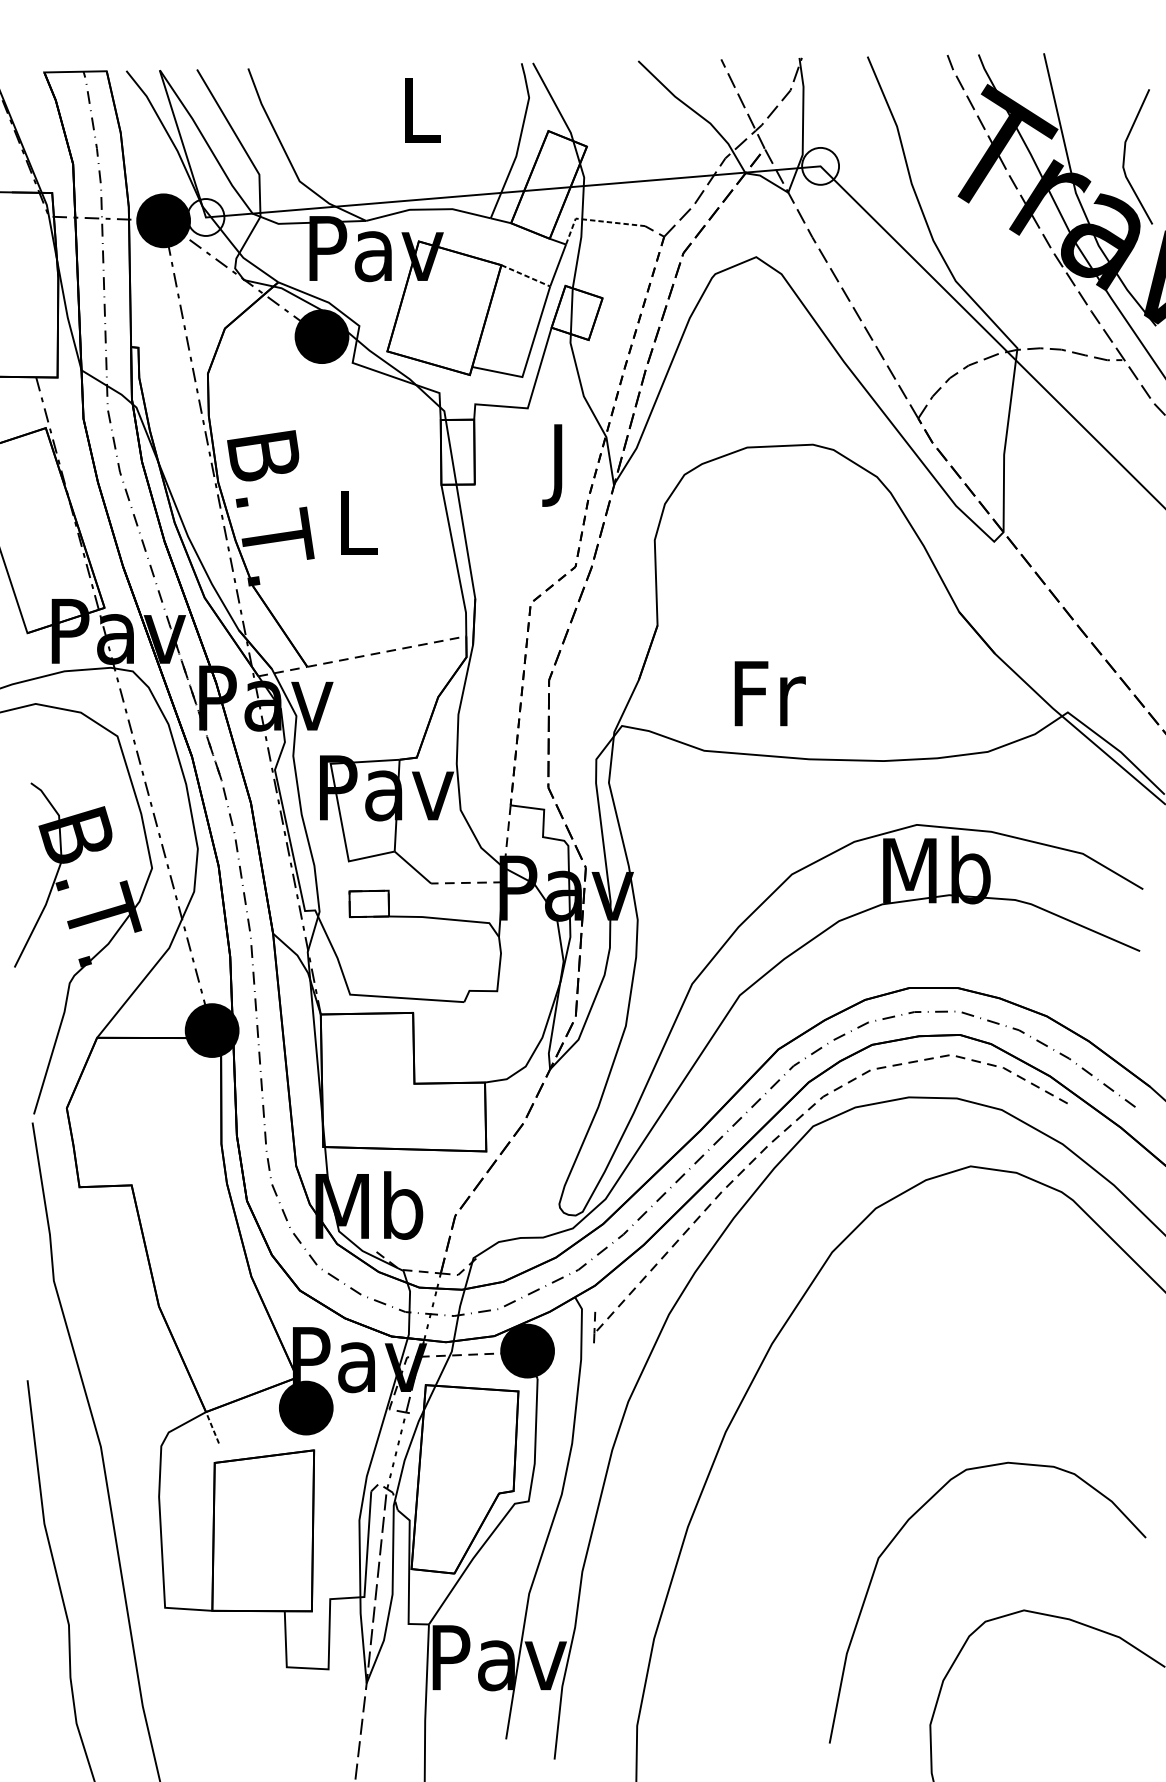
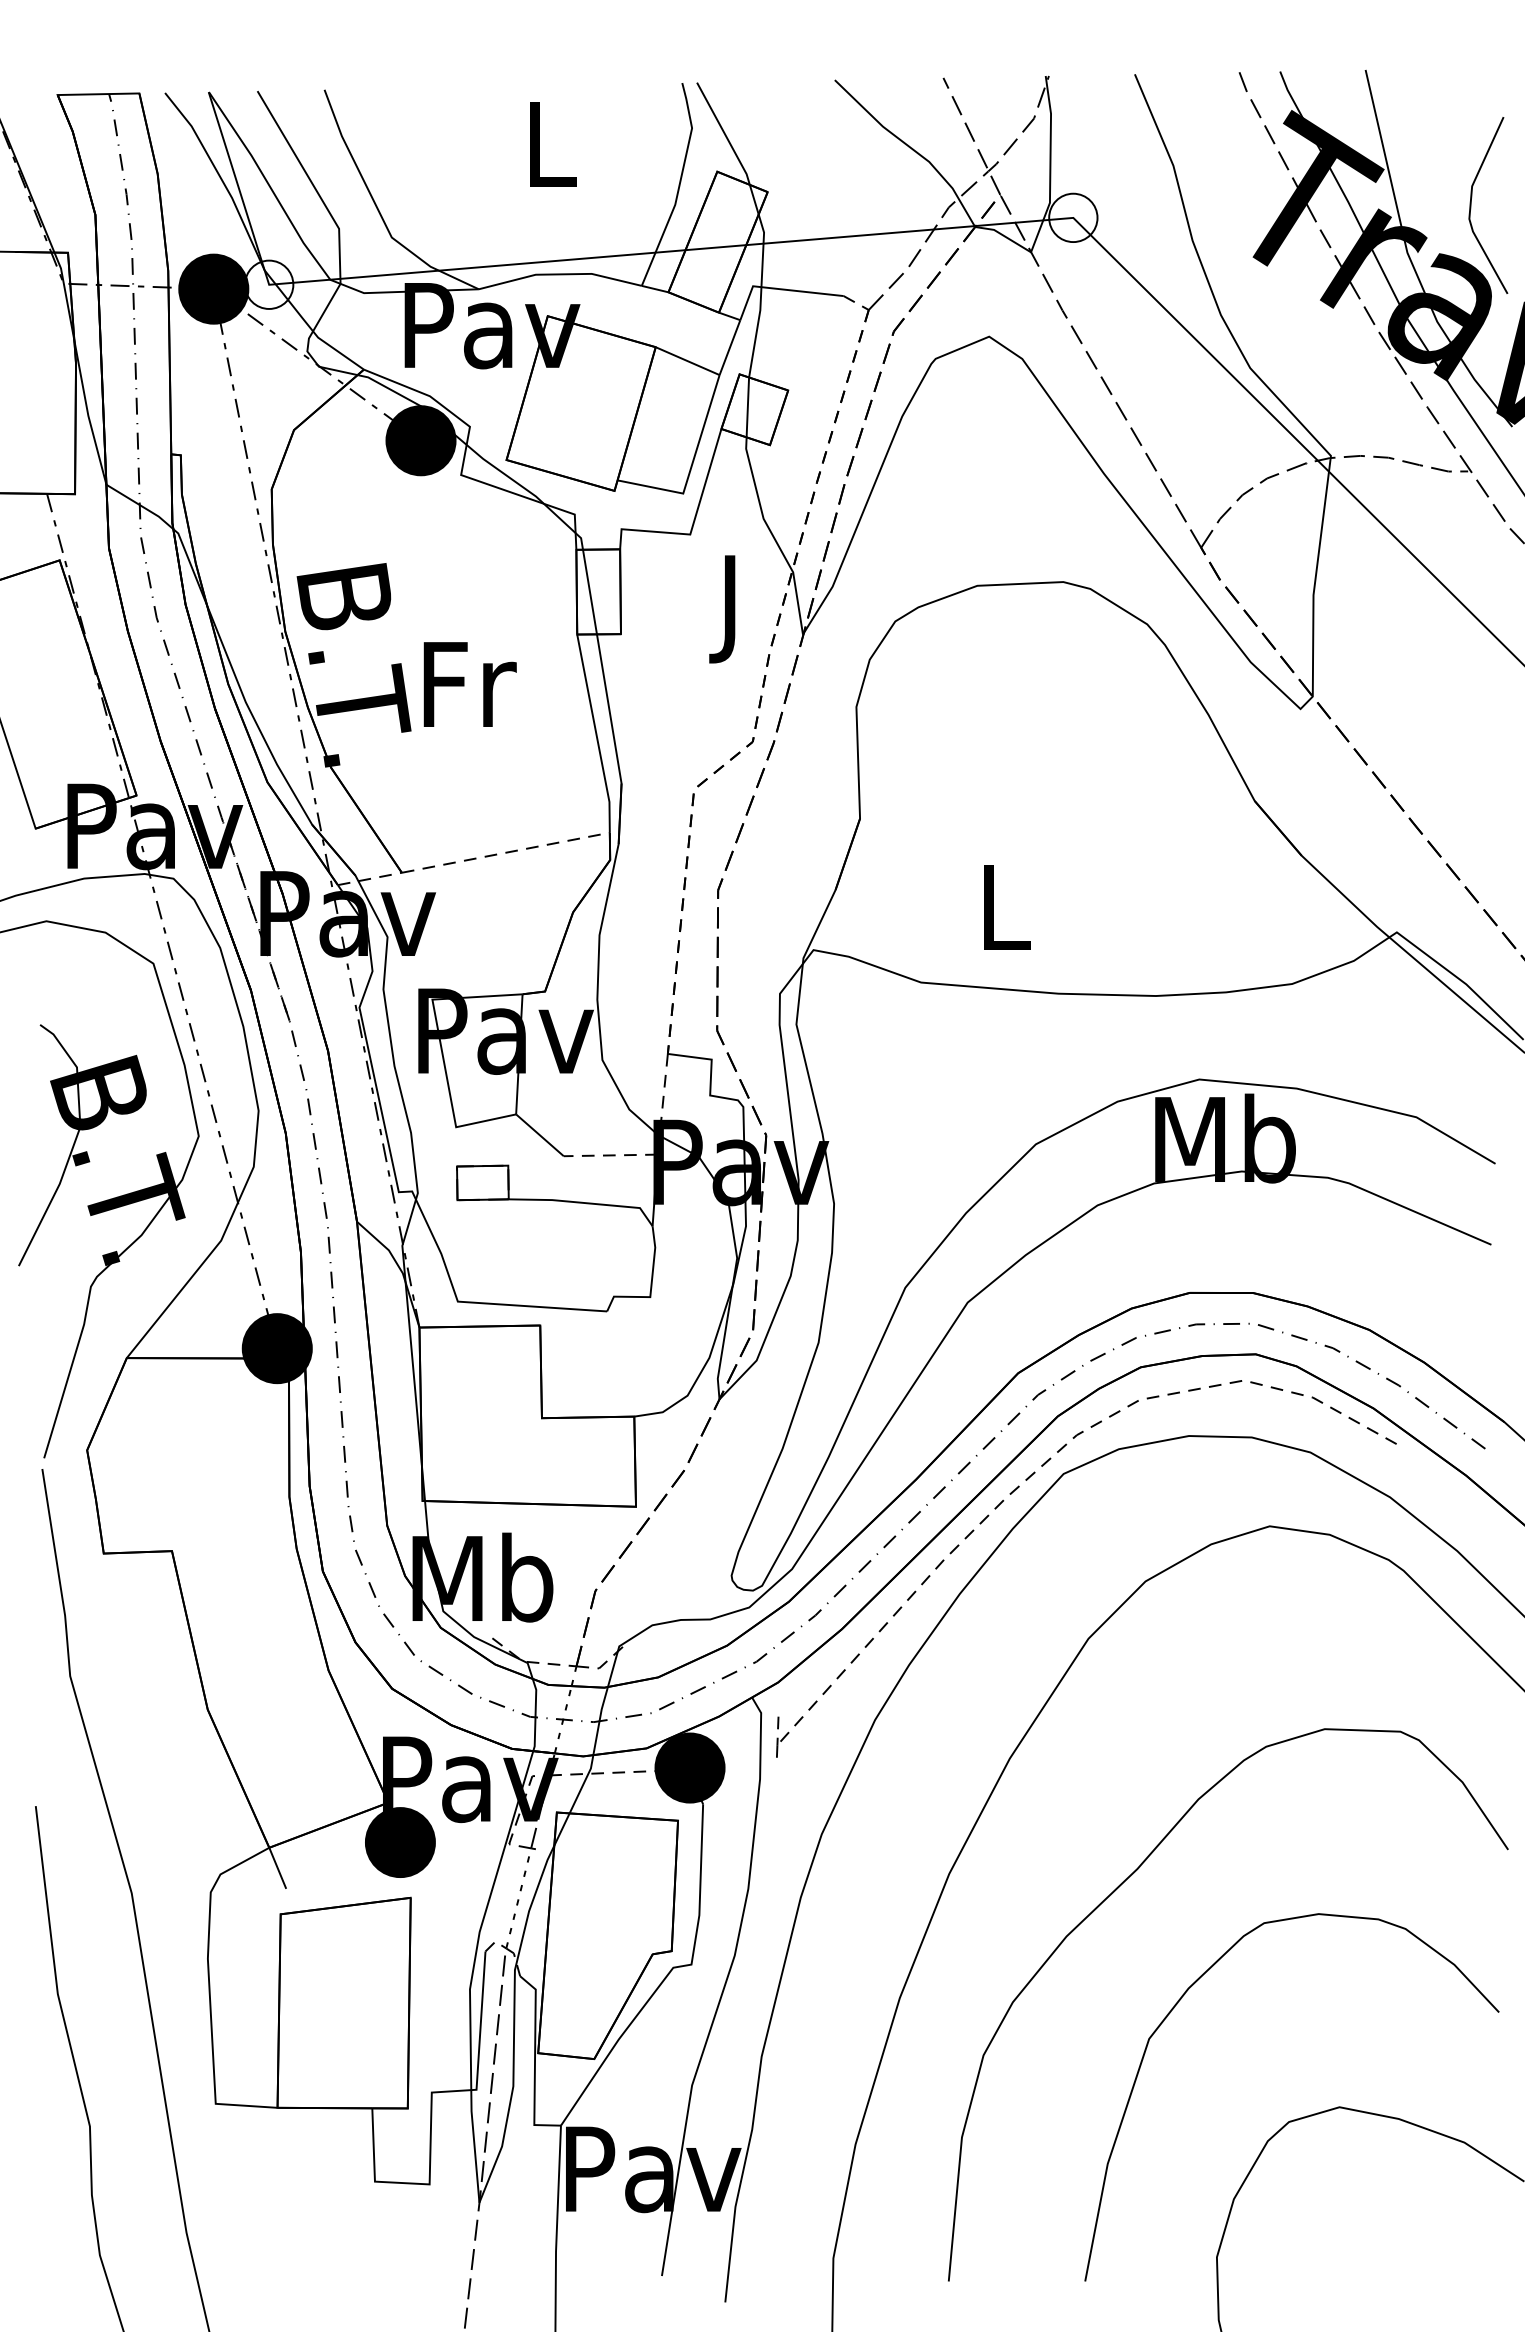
line: (595, 221) -> (779, 289), dashed -> solid
line: (525, 276) -> (687, 361), dashed -> solid
text: (359, 522) -> (469, 684), L -> Fr
text: (770, 693) -> (1007, 907), Fr -> L
line: (212, 1427) -> (277, 1867), dashed -> solid
curve: (852, 1445) -> (1115, 1891), added

